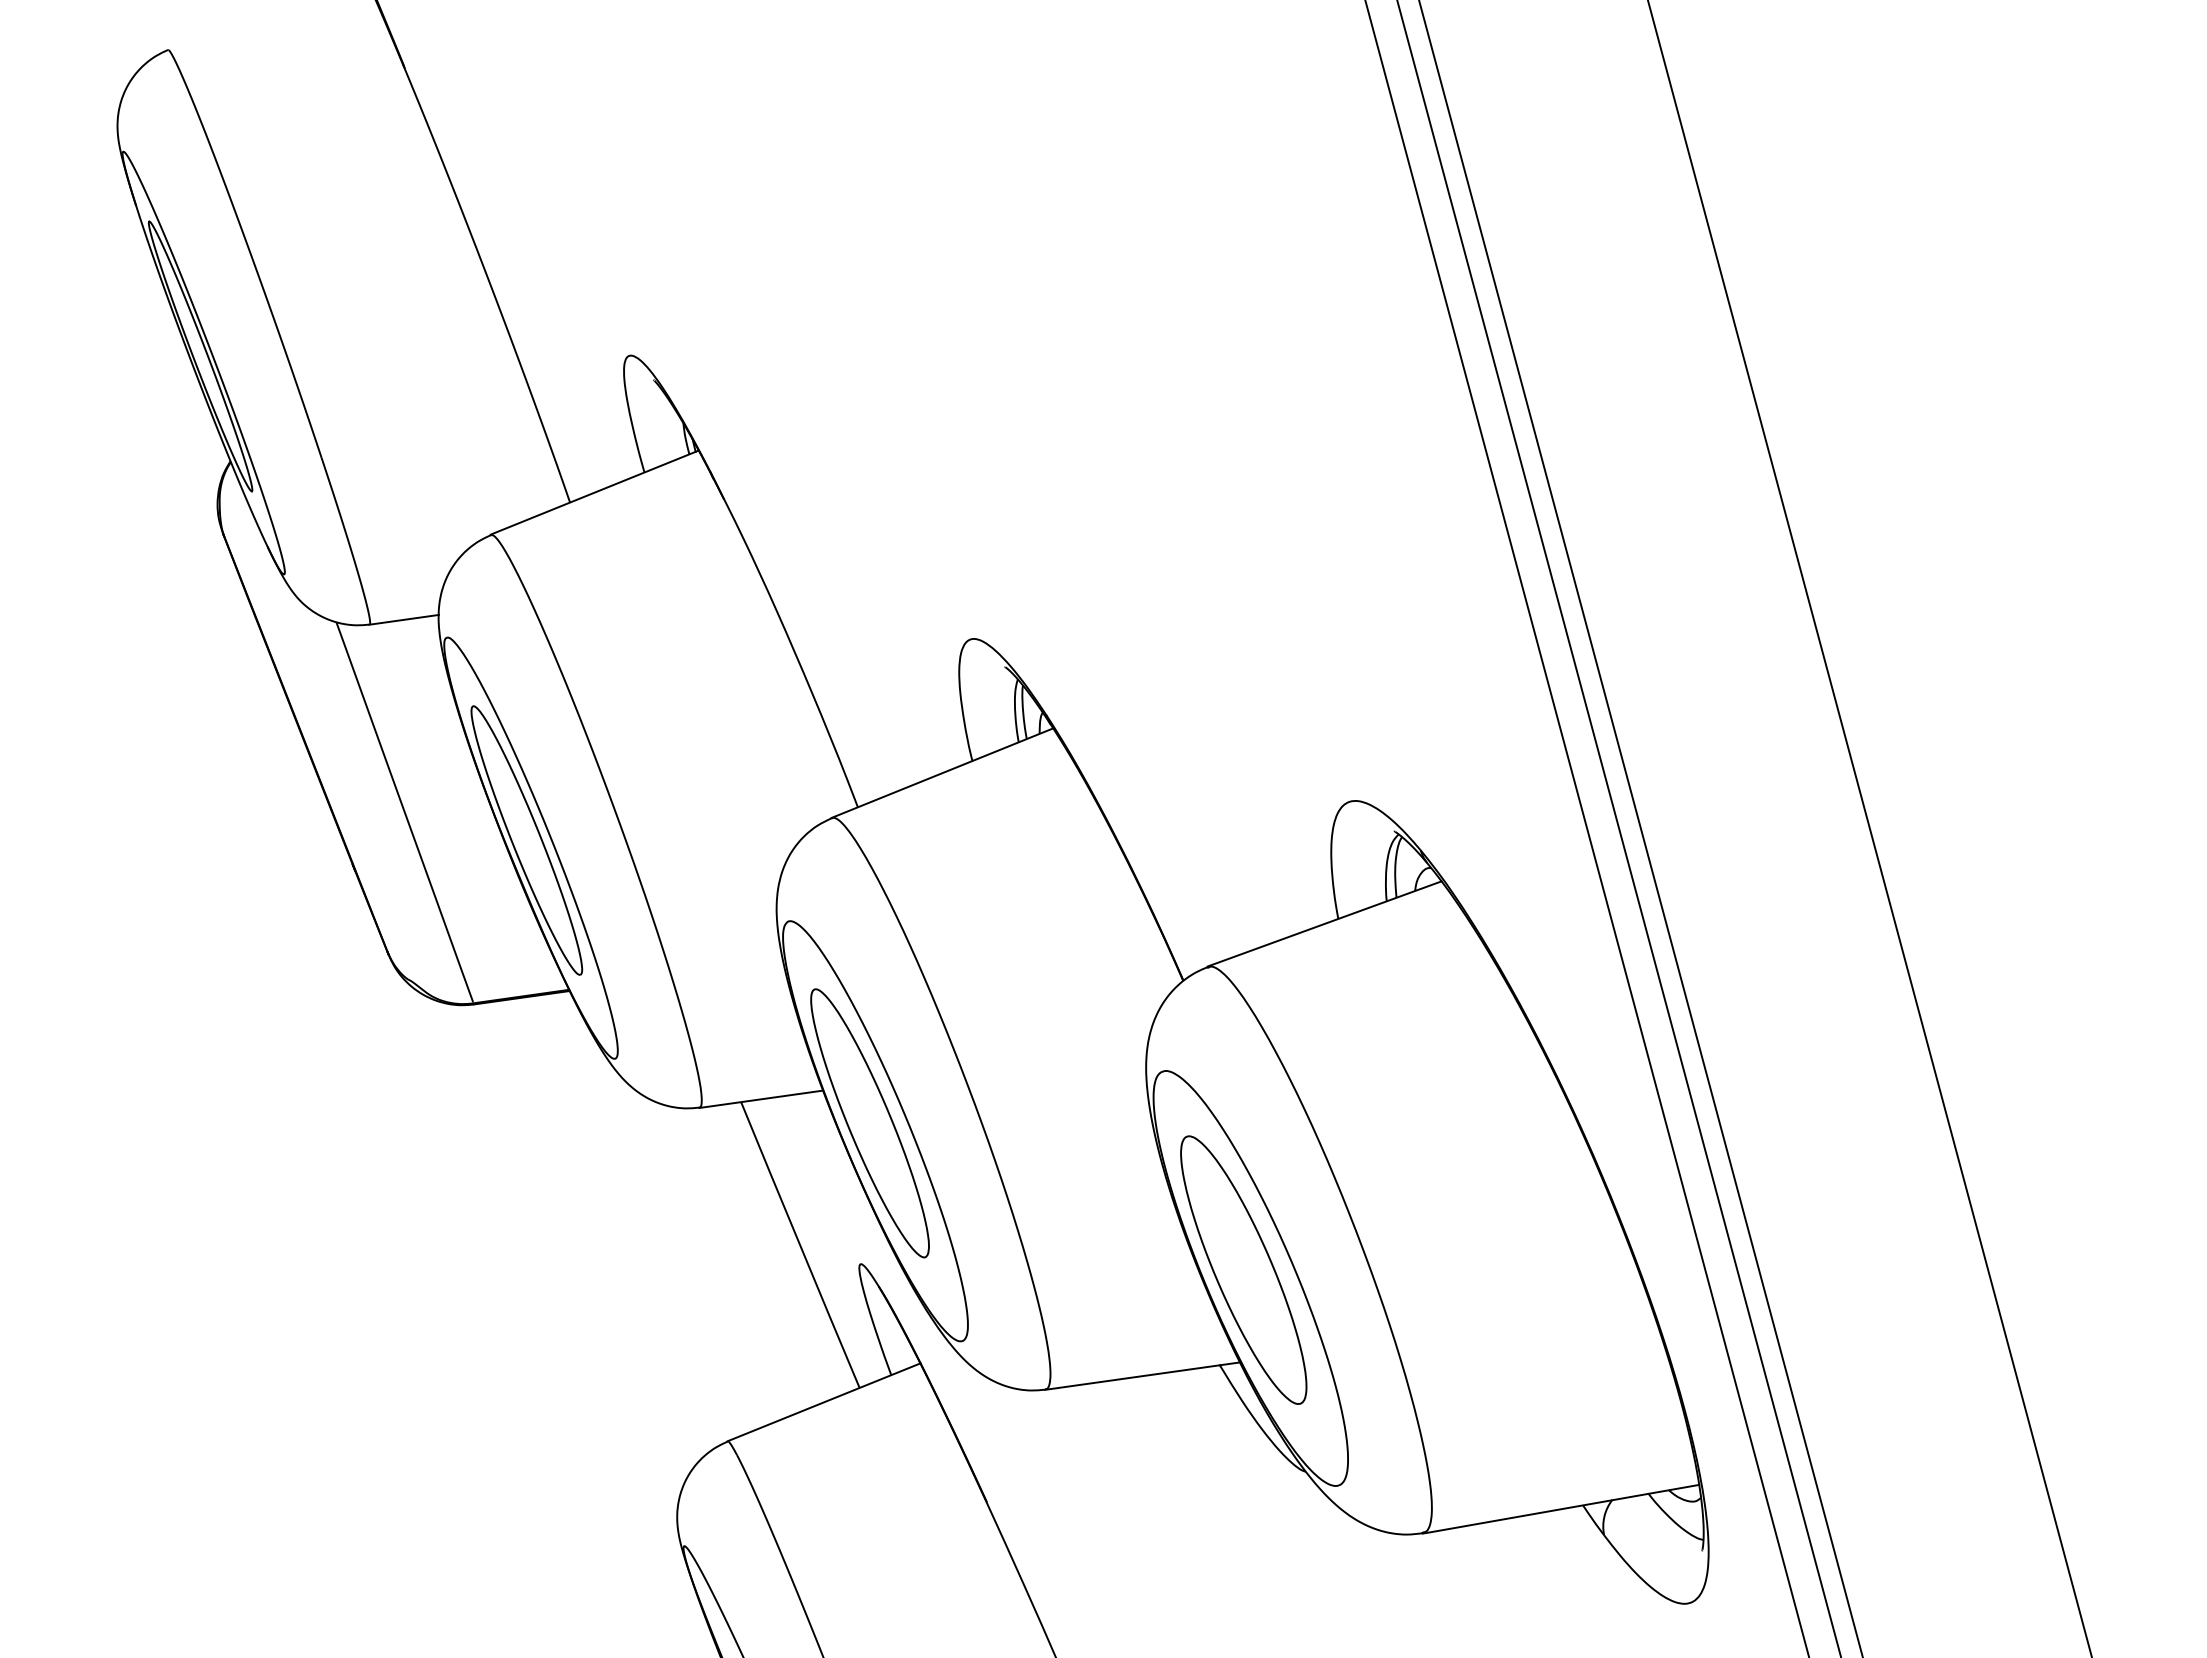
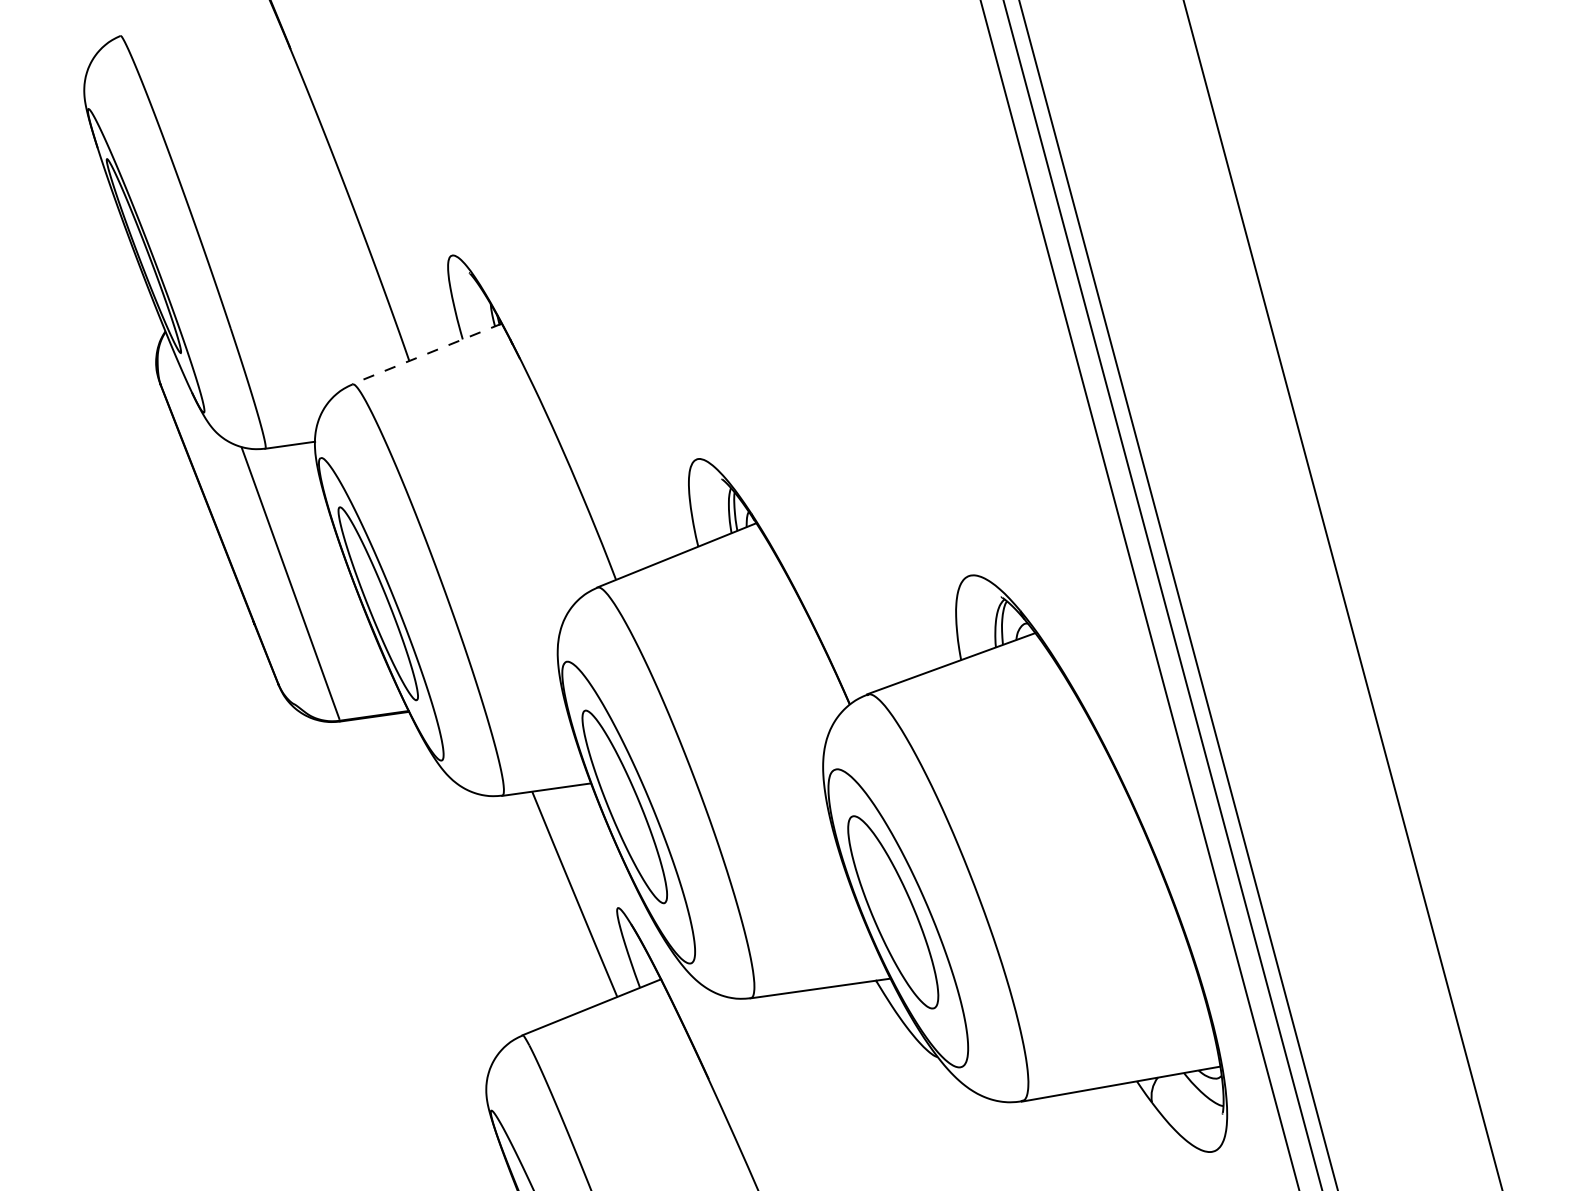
line: (594, 492) -> (426, 353), solid -> dashed

